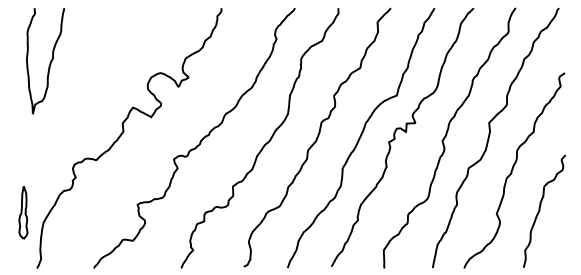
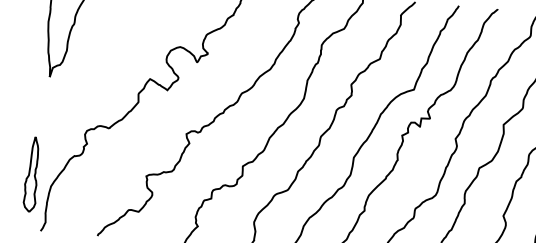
part: (23, 212) -> (32, 174), size x1.43

